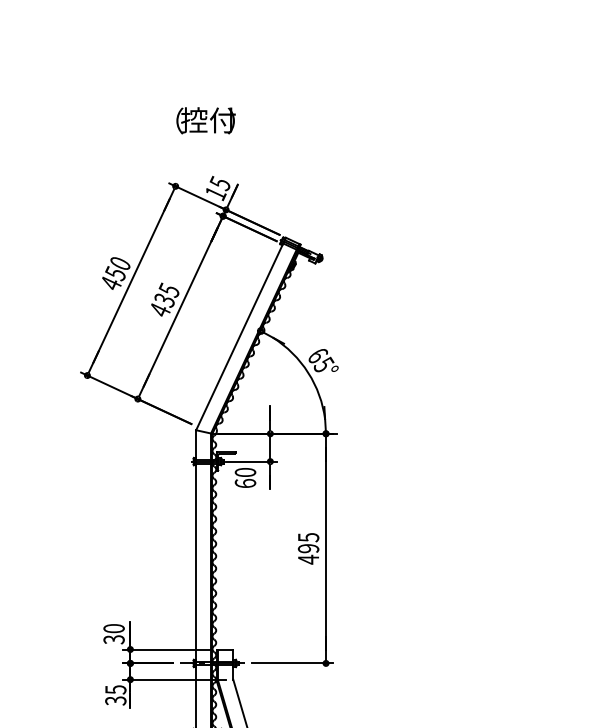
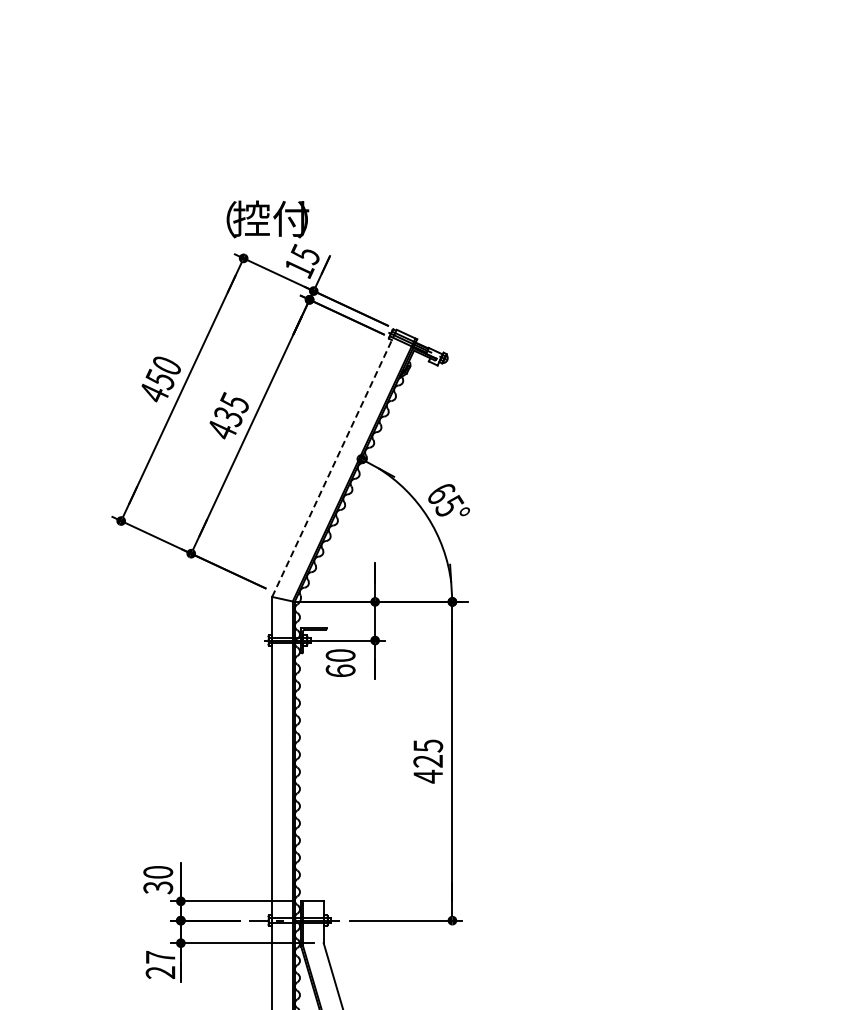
text: (205, 120) -> (267, 219), moved
line: (241, 333) -> (334, 462), solid -> dashed
text: (308, 548) -> (428, 761), 495 -> 425
text: (115, 695) -> (160, 964), 35 -> 27

